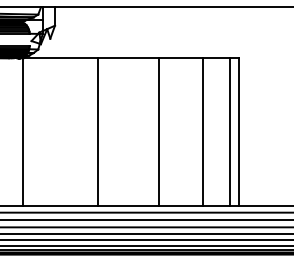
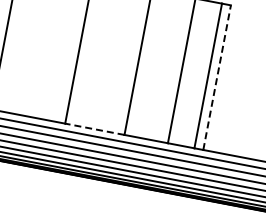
line: (239, 131) -> (217, 77), solid -> dashed
line: (128, 205) -> (94, 129), solid -> dashed

